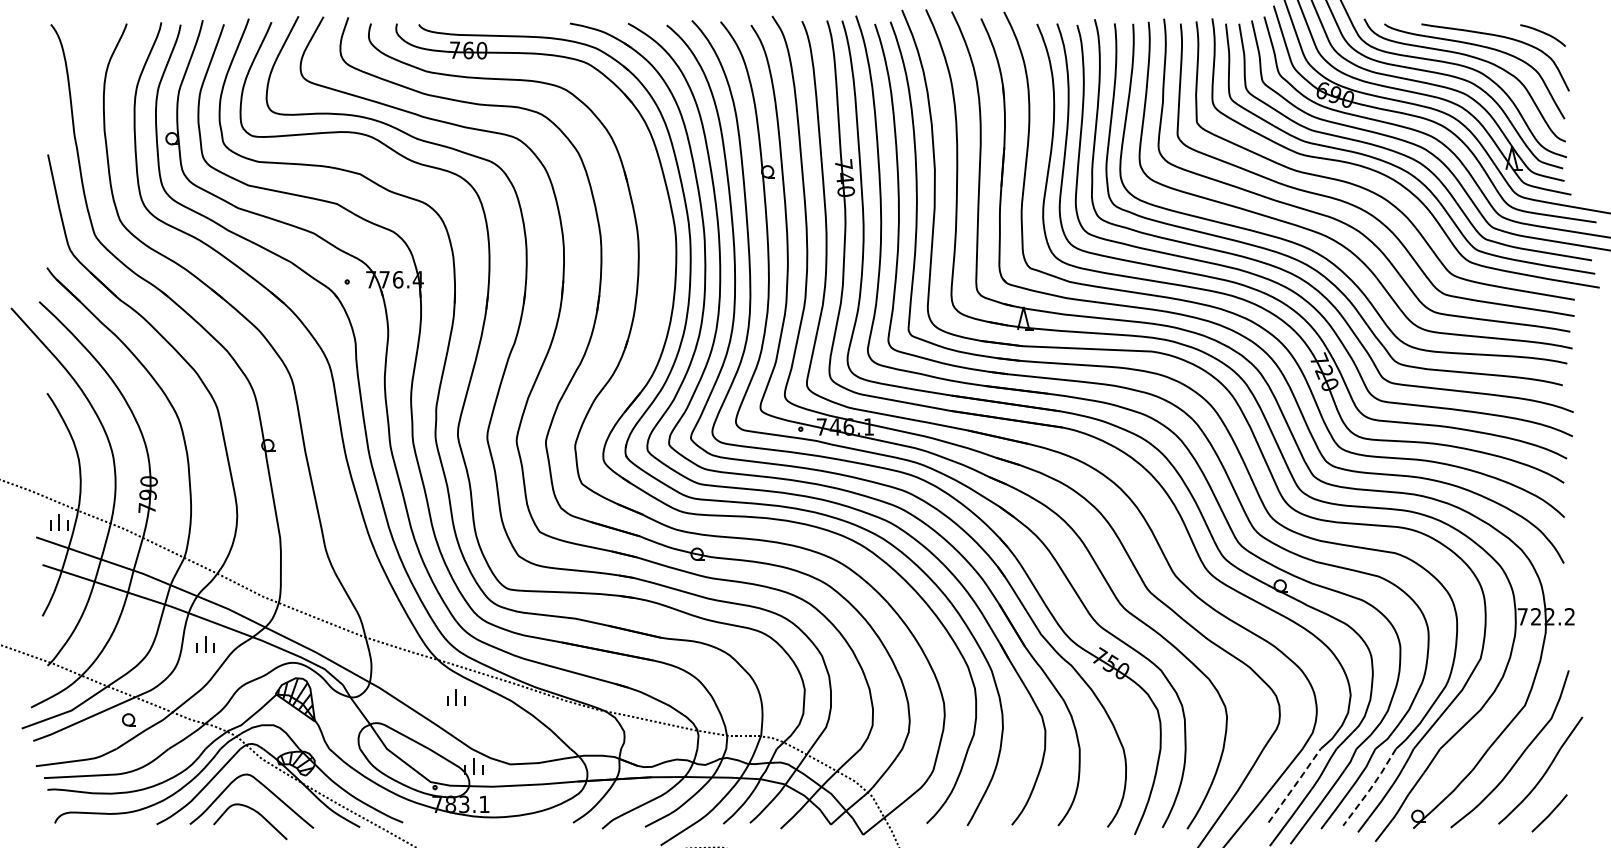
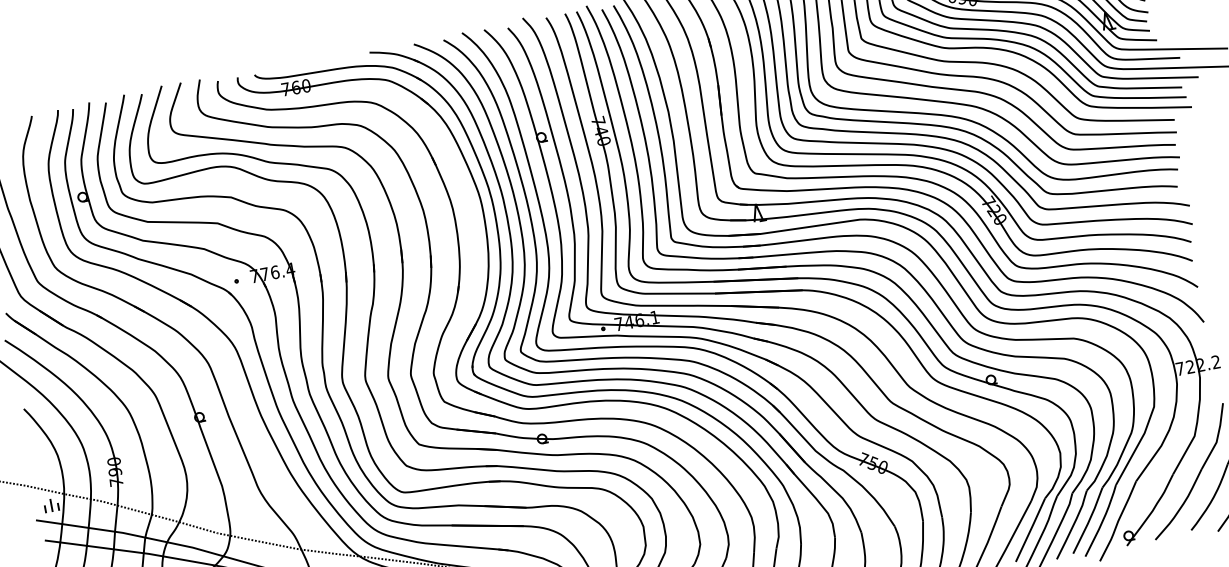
line: (1295, 785) -> (1031, 529), dashed -> solid
line: (1371, 788) -> (1089, 521), dashed -> solid

